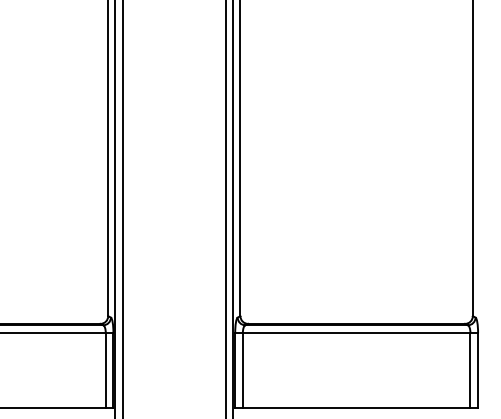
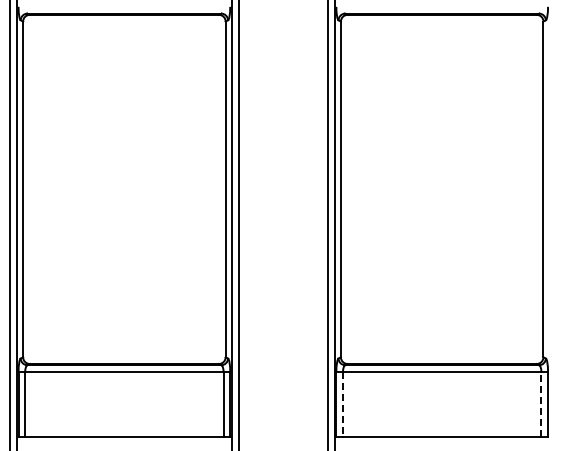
line: (243, 370) -> (343, 404), solid -> dashed
line: (470, 370) -> (541, 404), solid -> dashed

